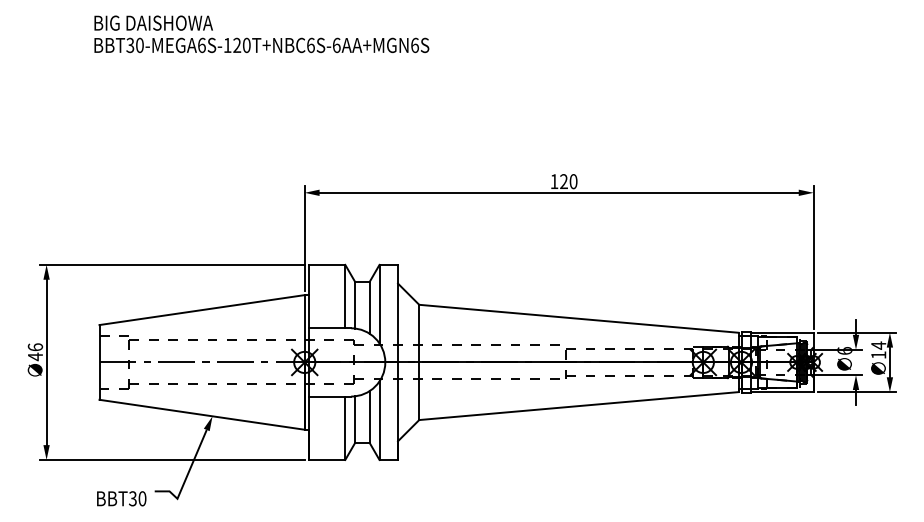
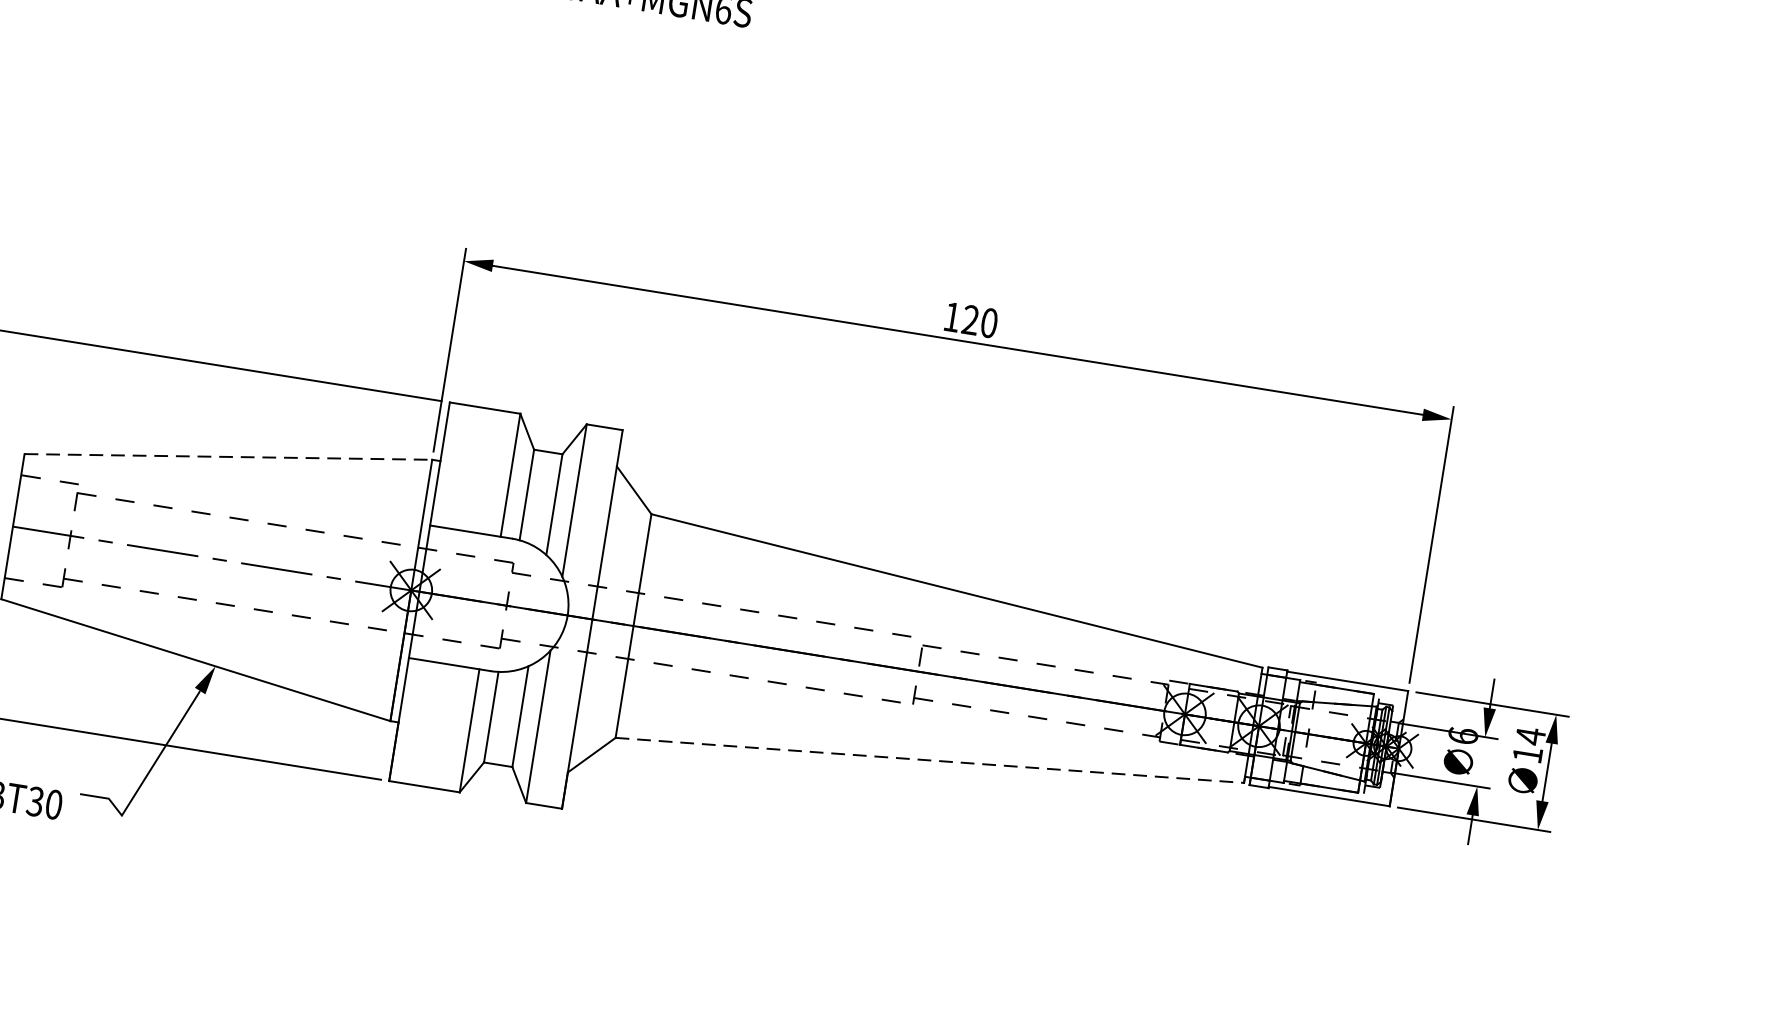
line: (202, 310) -> (229, 457), solid -> dashed
line: (579, 406) -> (930, 761), solid -> dashed

